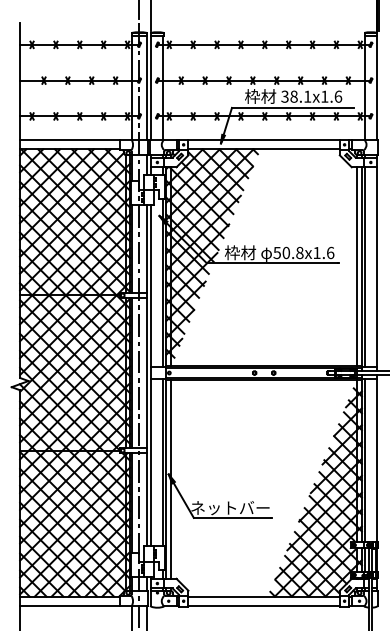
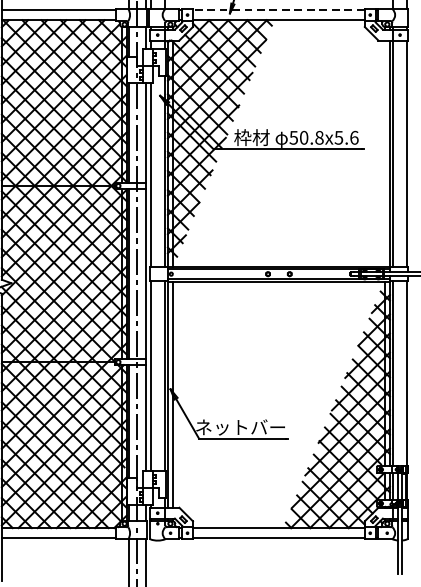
line: (264, 140) -> (279, 10), solid -> dashed
text: (316, 253) -> (338, 138), 50.8x1.6 -> 50.8x5.6
line: (357, 266) -> (384, 153), removed

